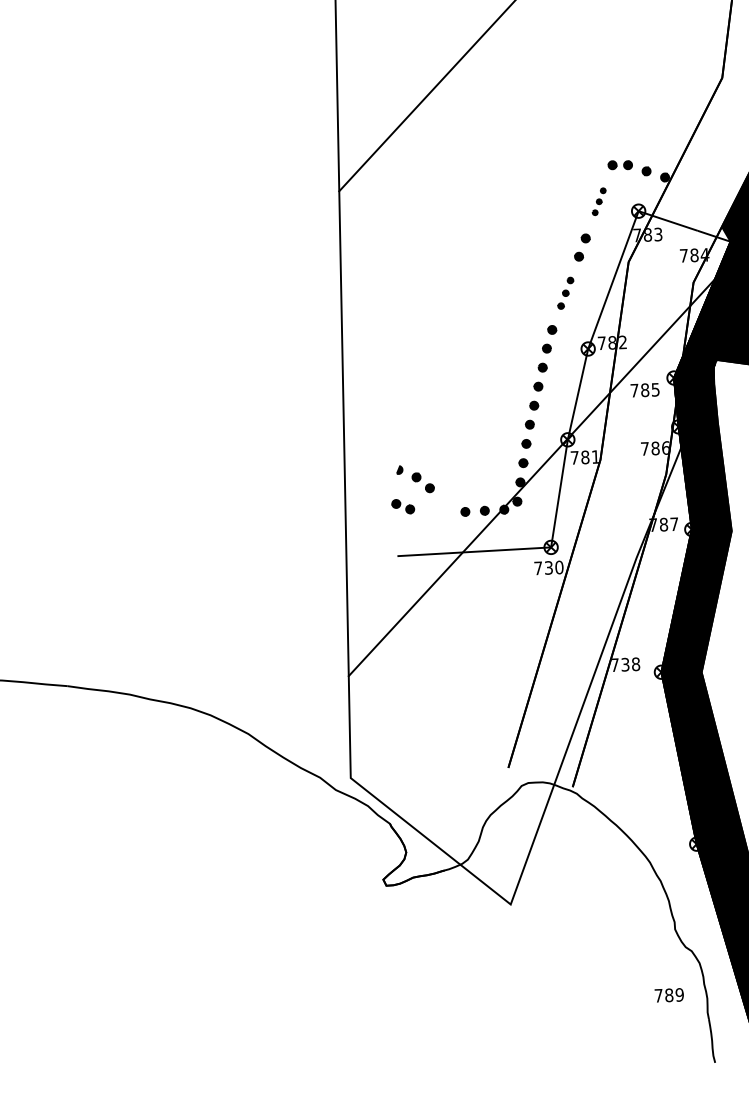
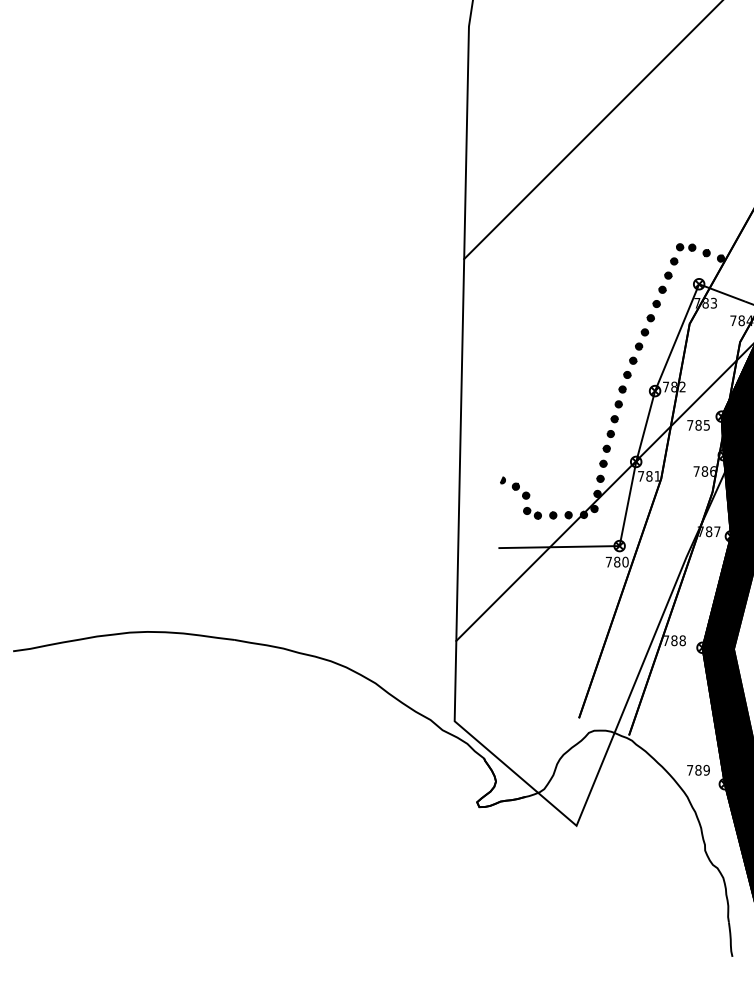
part: (599, 201) -> (668, 275), size x1.67
part: (566, 293) -> (639, 346), size x1.43
part: (403, 506) -> (532, 513), moved
text: (549, 567) -> (617, 561), 730 -> 780
text: (625, 664) -> (674, 640), 738 -> 788
text: (669, 994) -> (698, 769), moved

